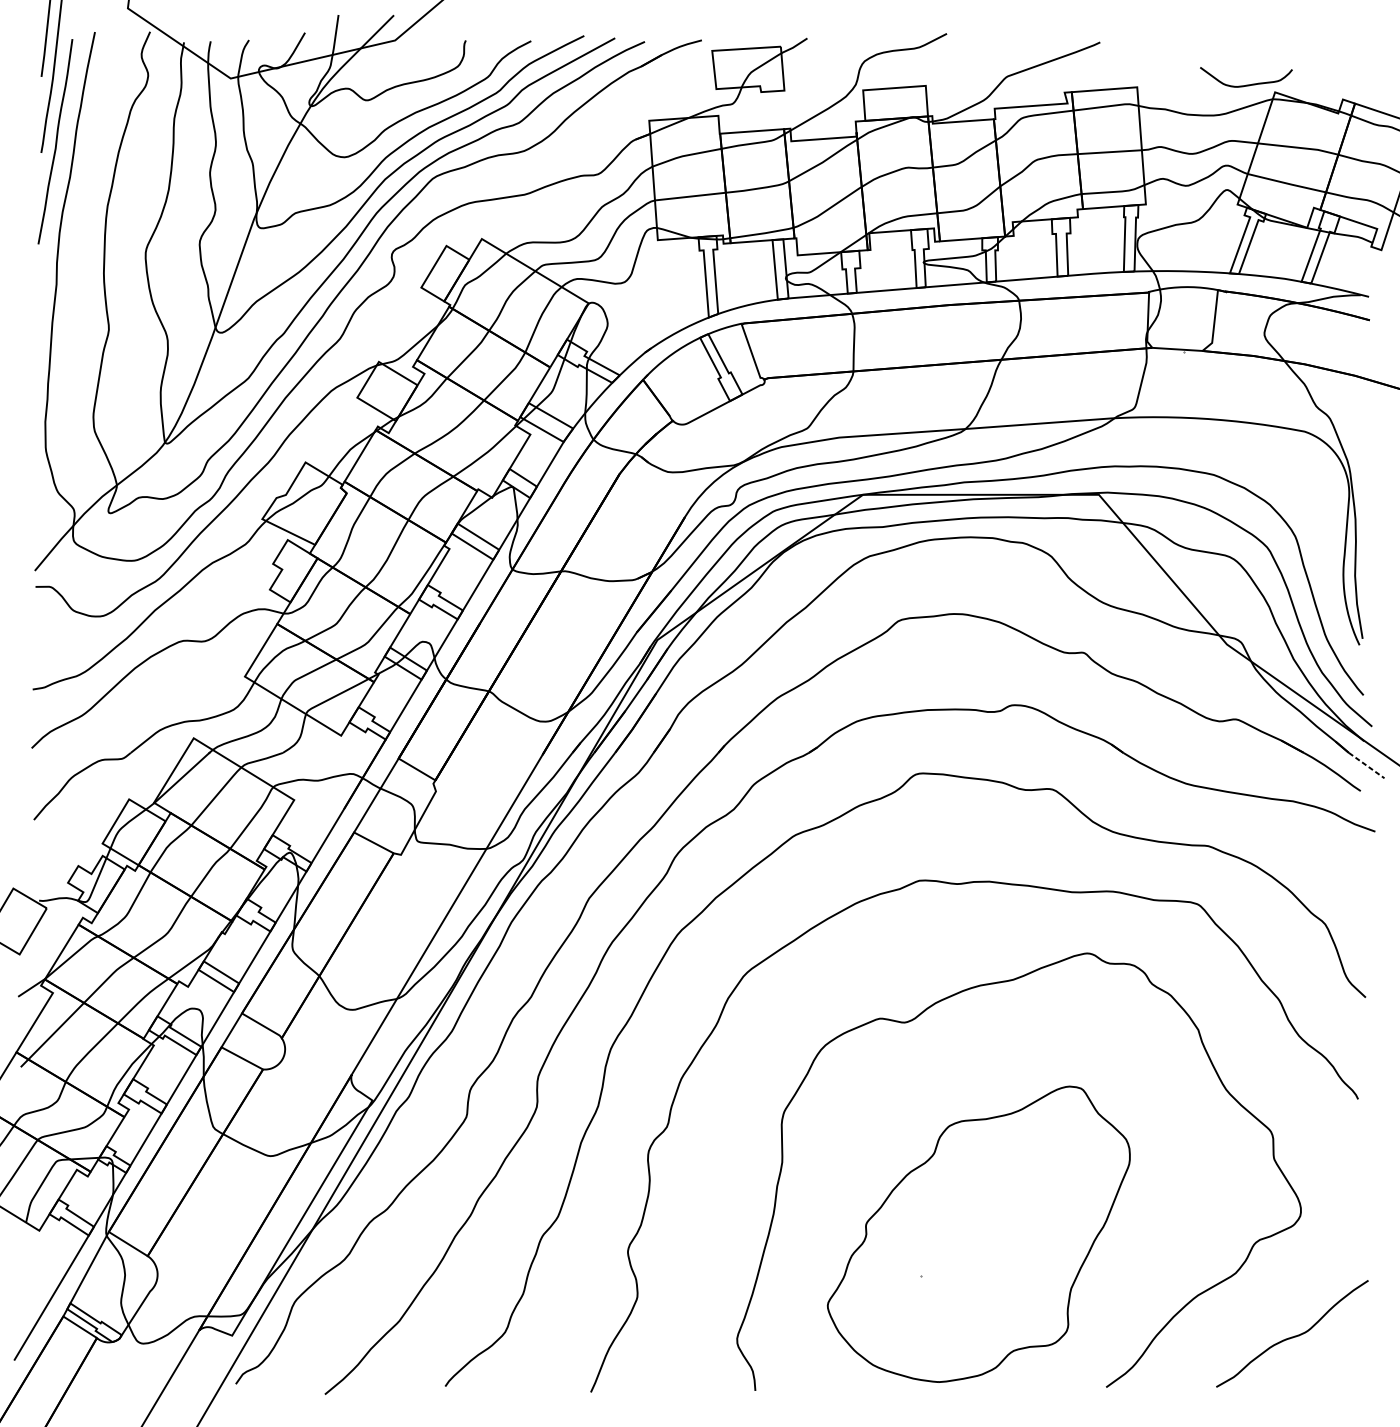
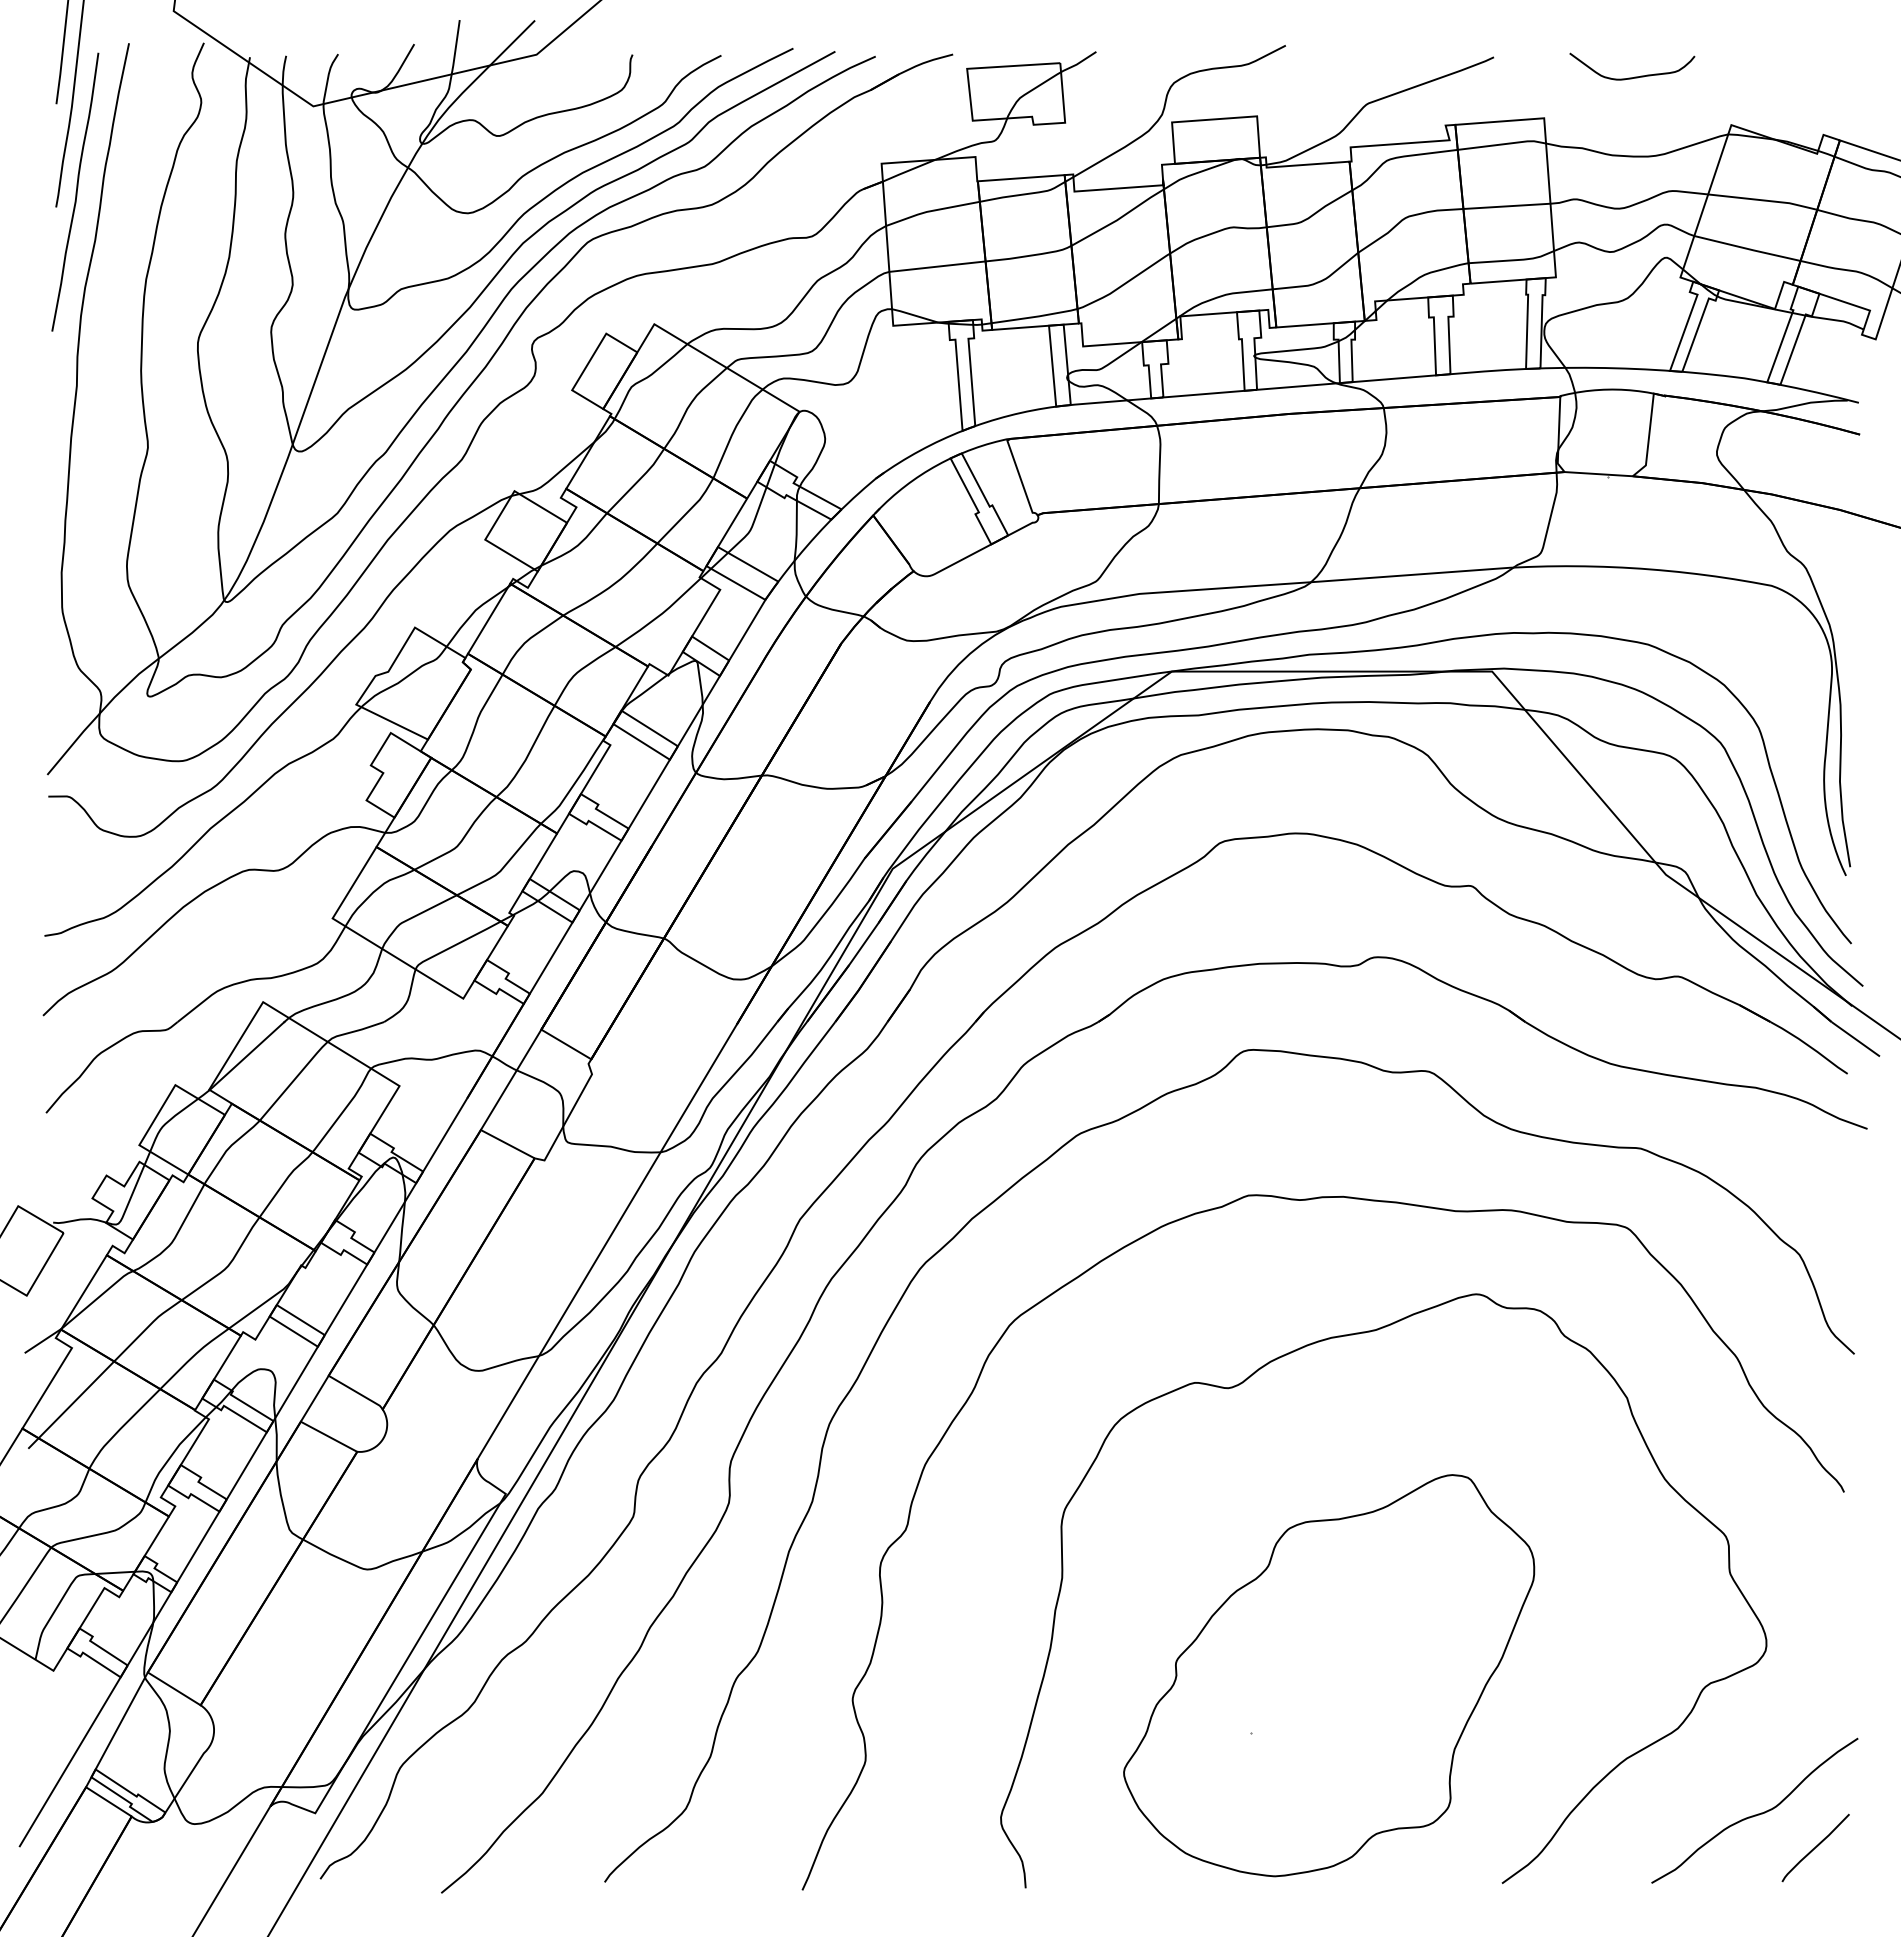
curve: (1247, 84) -> (1634, 76), moved
line: (1366, 765) -> (1855, 1039), dashed -> solid
curve: (1337, 1360) -> (1815, 1847), added

